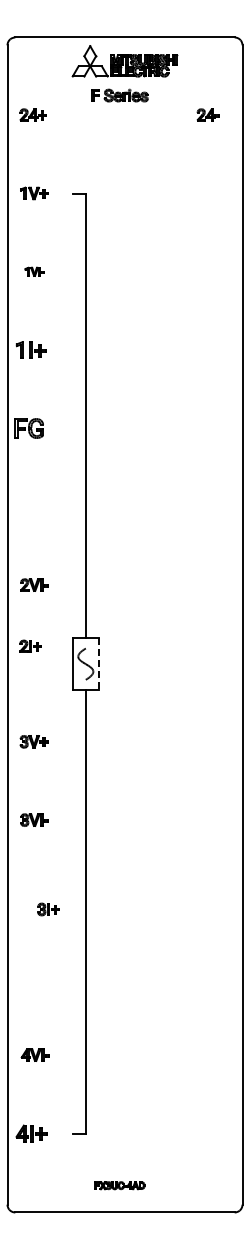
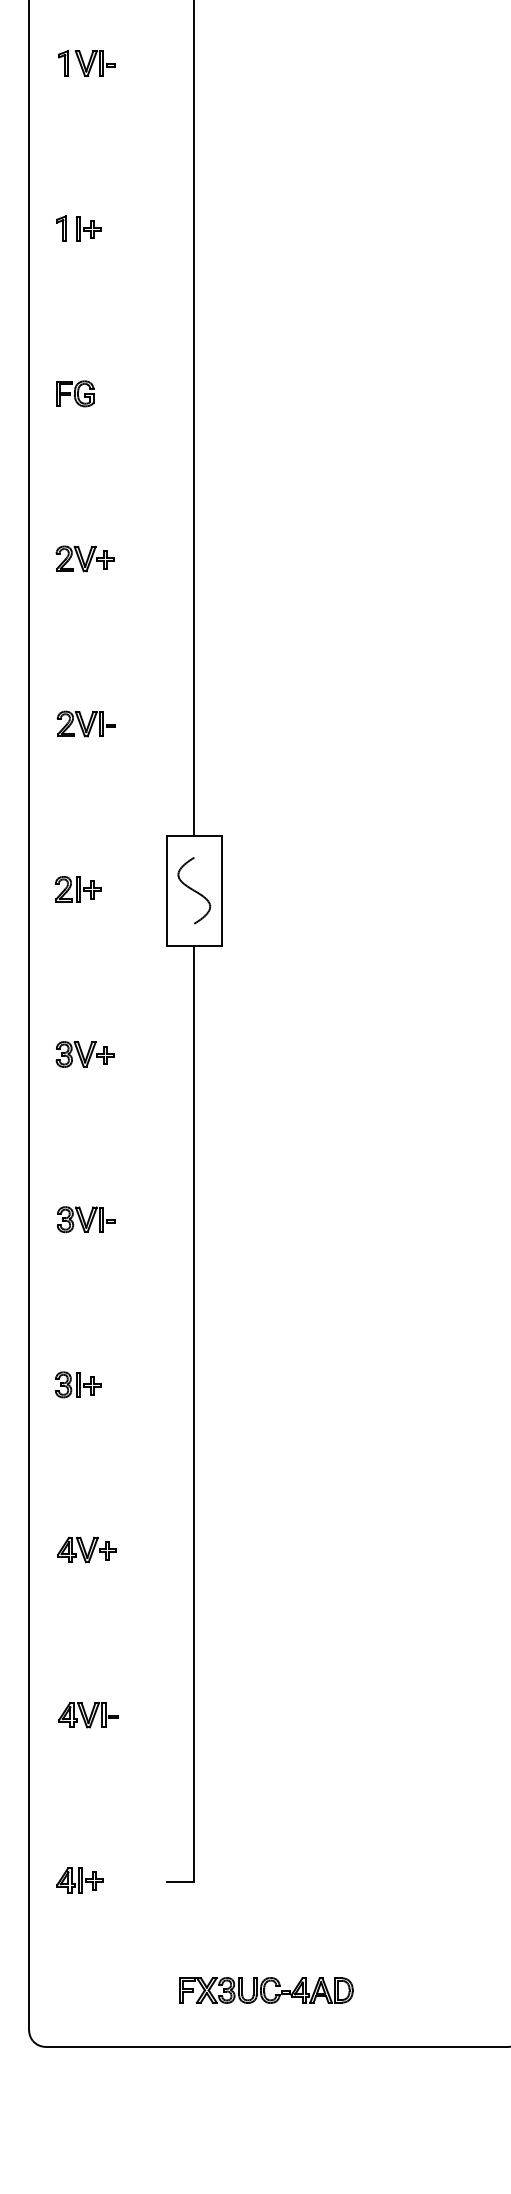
part: (34, 271) -> (86, 62), size x1.43
part: (30, 349) -> (77, 227), size x0.71
part: (29, 428) -> (75, 393), size x0.62
part: (33, 506) -> (83, 558), added
part: (30, 645) -> (77, 887), moved
line: (98, 664) -> (221, 891), dashed -> solid
part: (48, 909) -> (77, 1384), moved
part: (34, 976) -> (86, 1549), added
part: (31, 1132) -> (79, 1878), size x0.71
part: (119, 1185) -> (265, 1989), size x1.67

